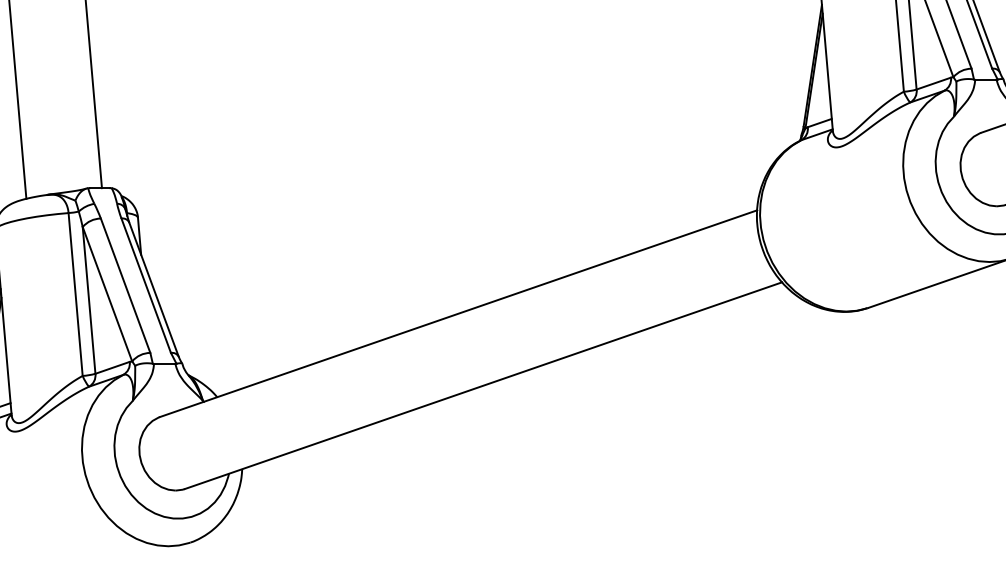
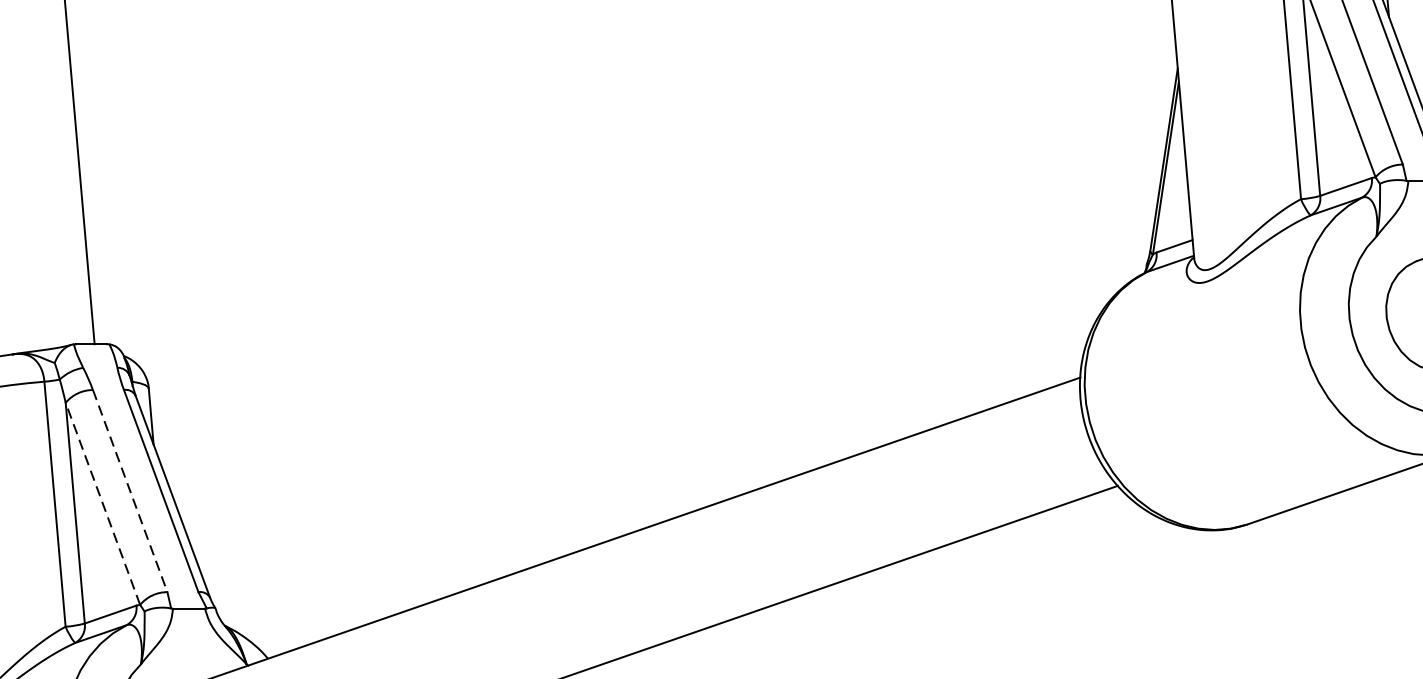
line: (125, 285) -> (130, 490), solid -> dashed
line: (107, 294) -> (102, 504), solid -> dashed

